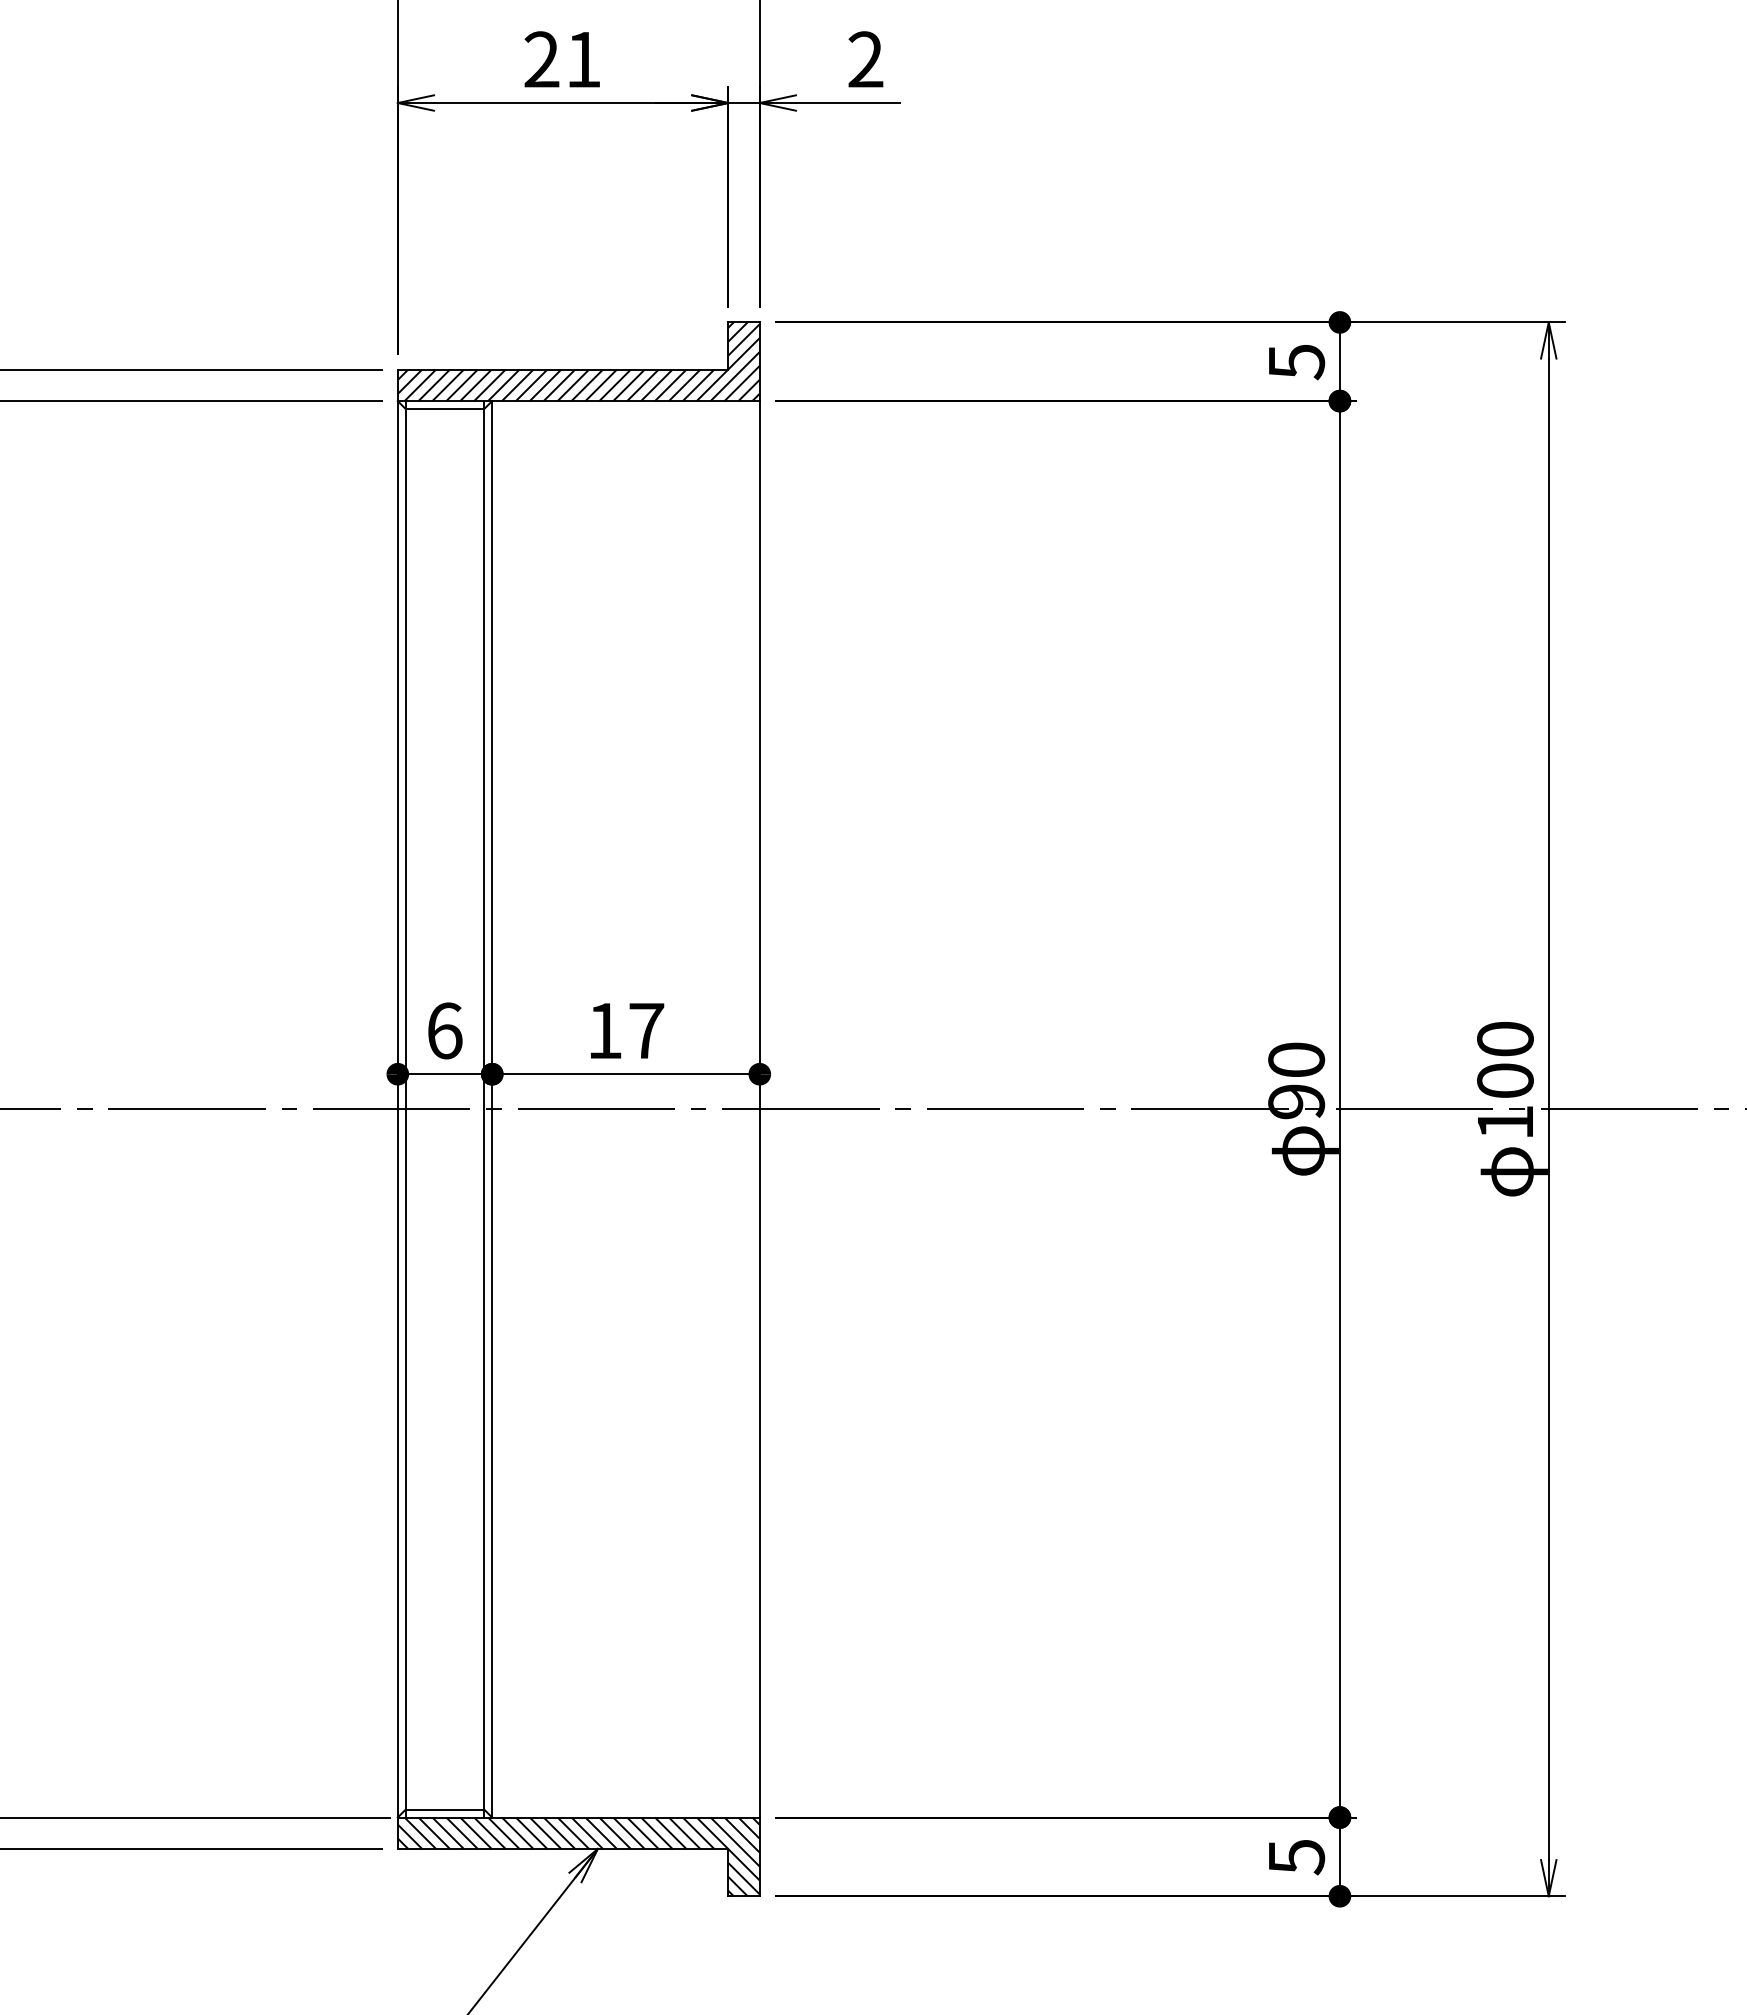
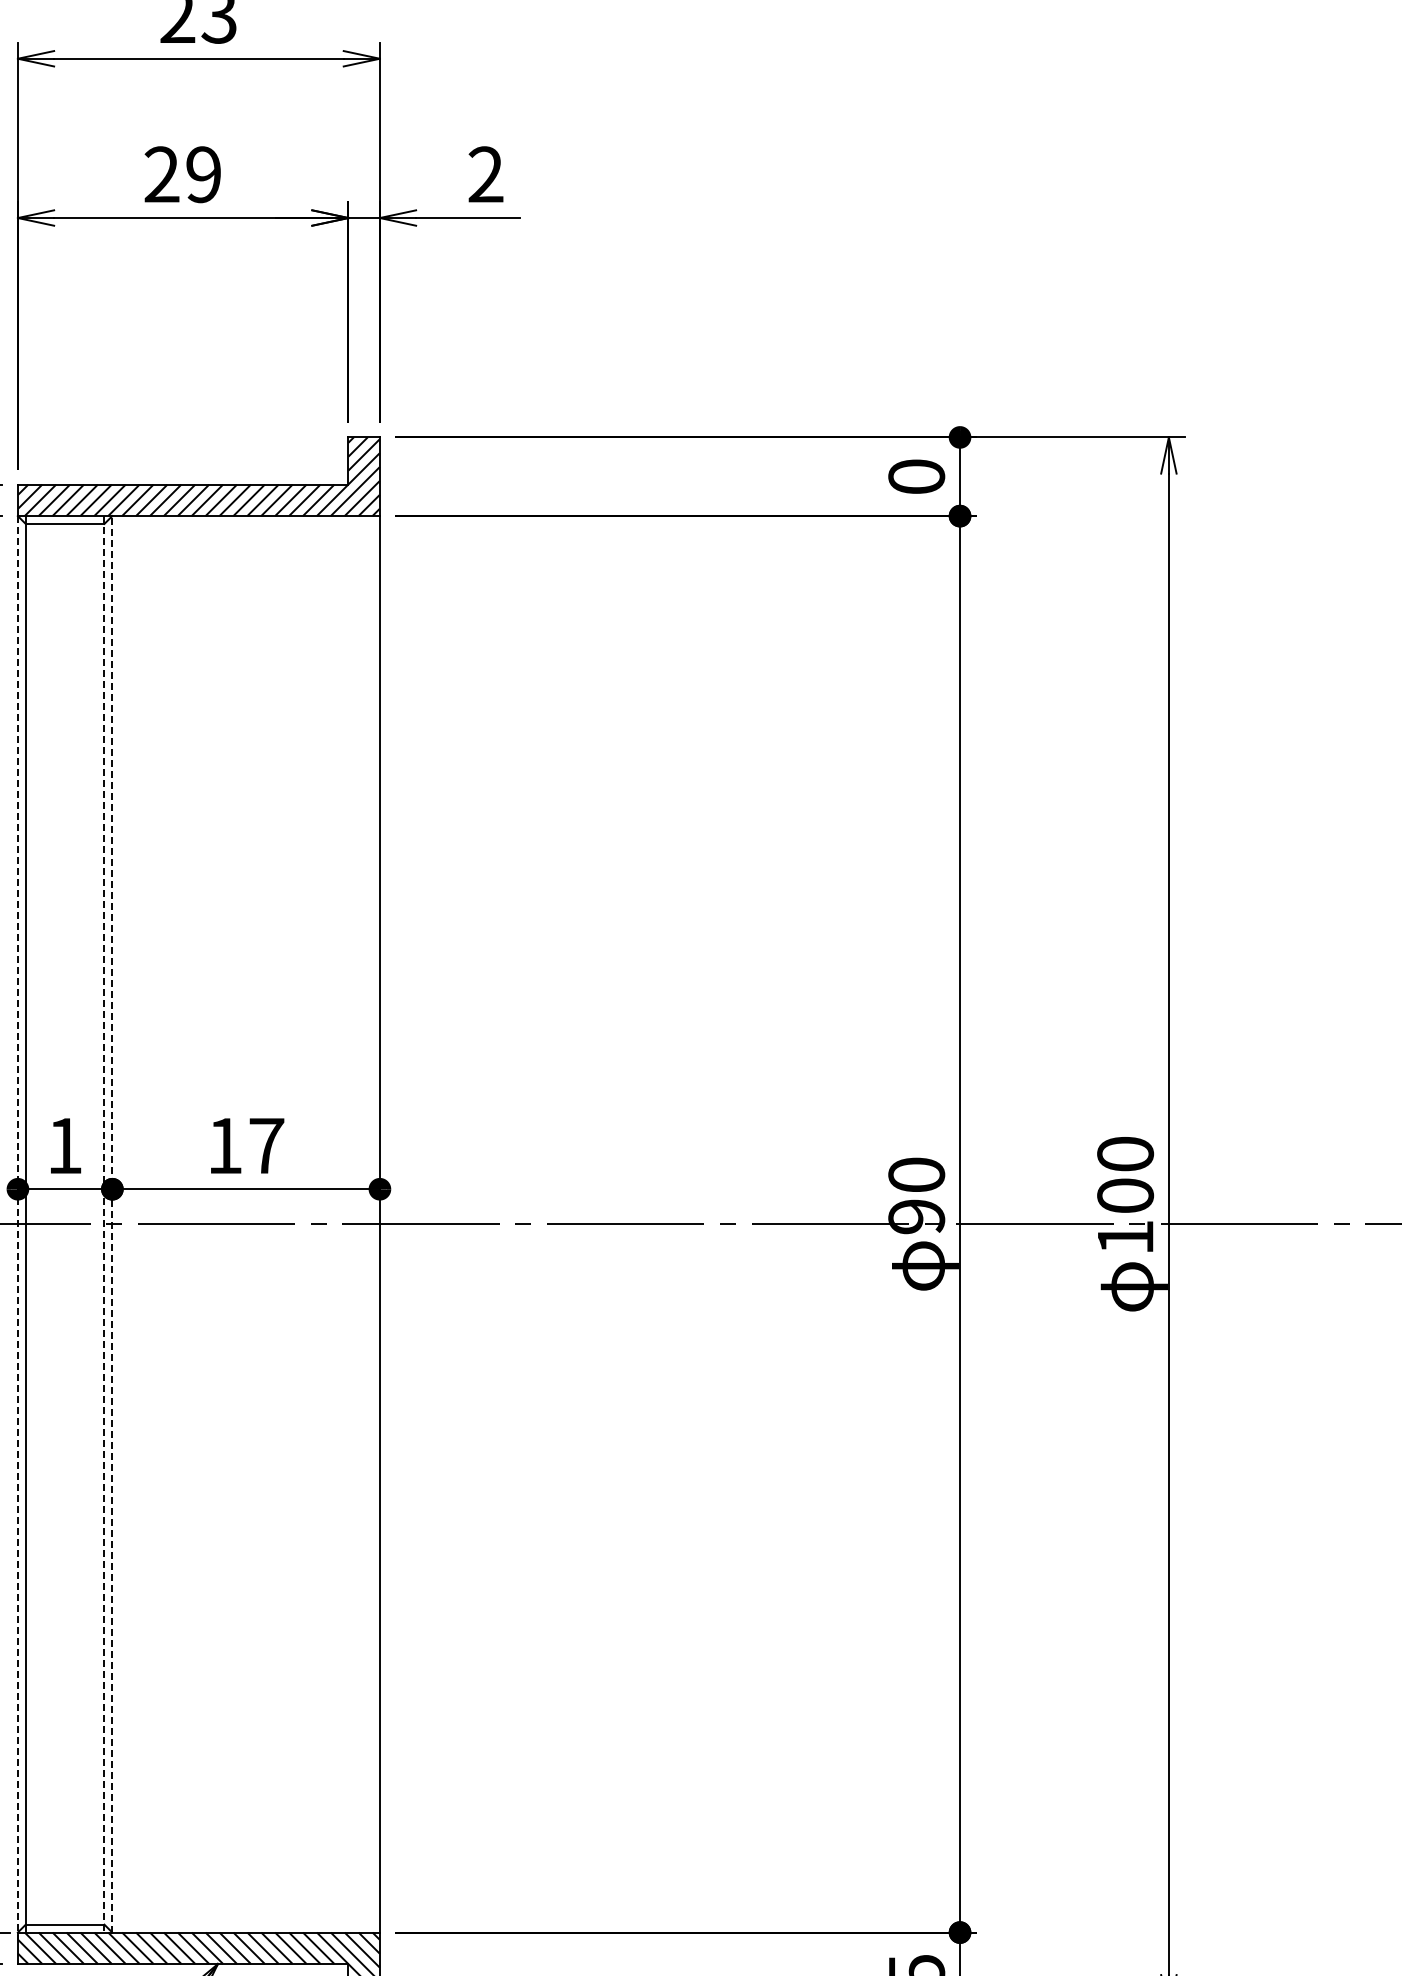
text: (583, 59) -> (203, 174), 21 -> 29
text: (1296, 362) -> (916, 477), 5 -> 0
text: (445, 1030) -> (65, 1145), 6 -> 1
line: (492, 1108) -> (112, 1223), solid -> dashed
line: (484, 1109) -> (104, 1224), solid -> dashed
line: (397, 1113) -> (17, 1228), solid -> dashed

